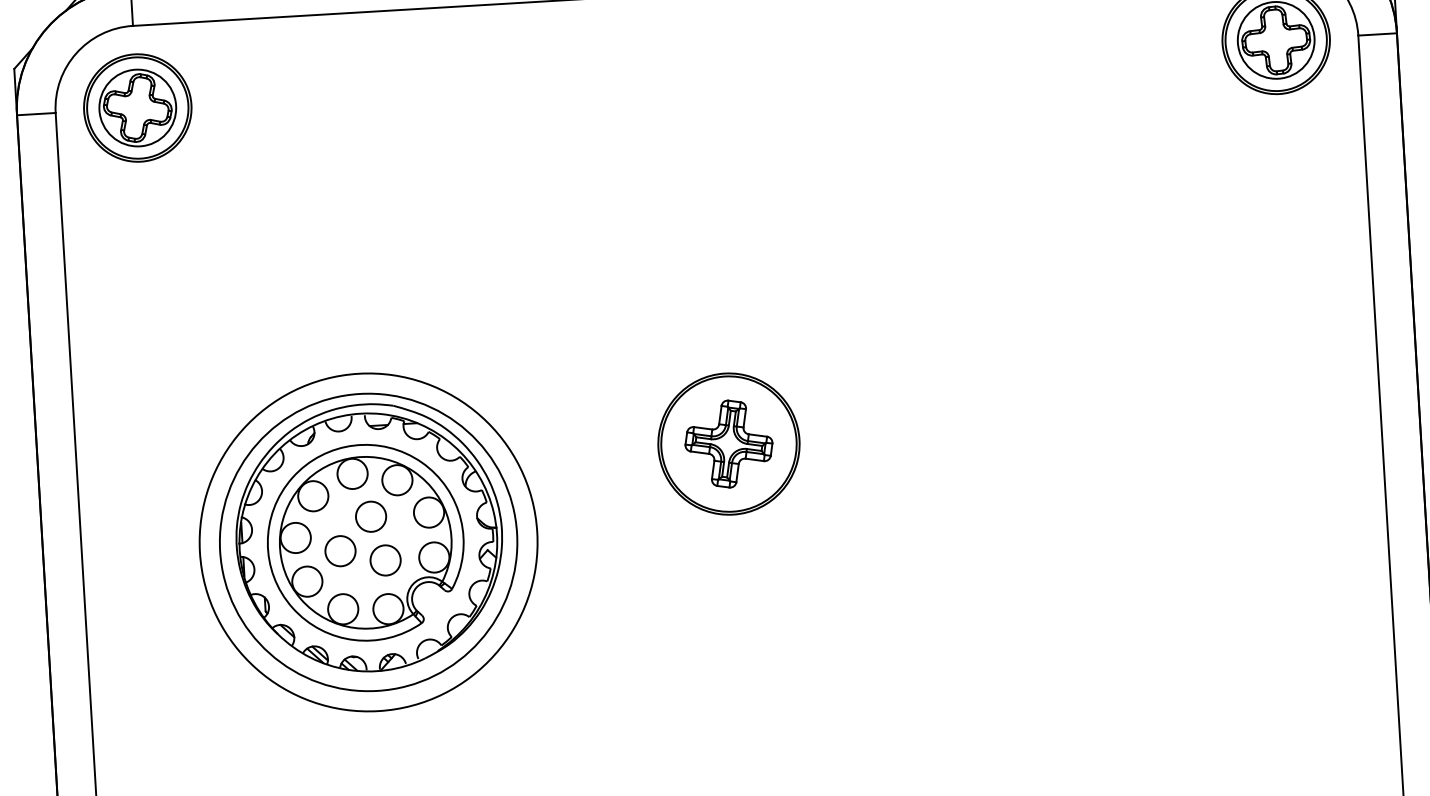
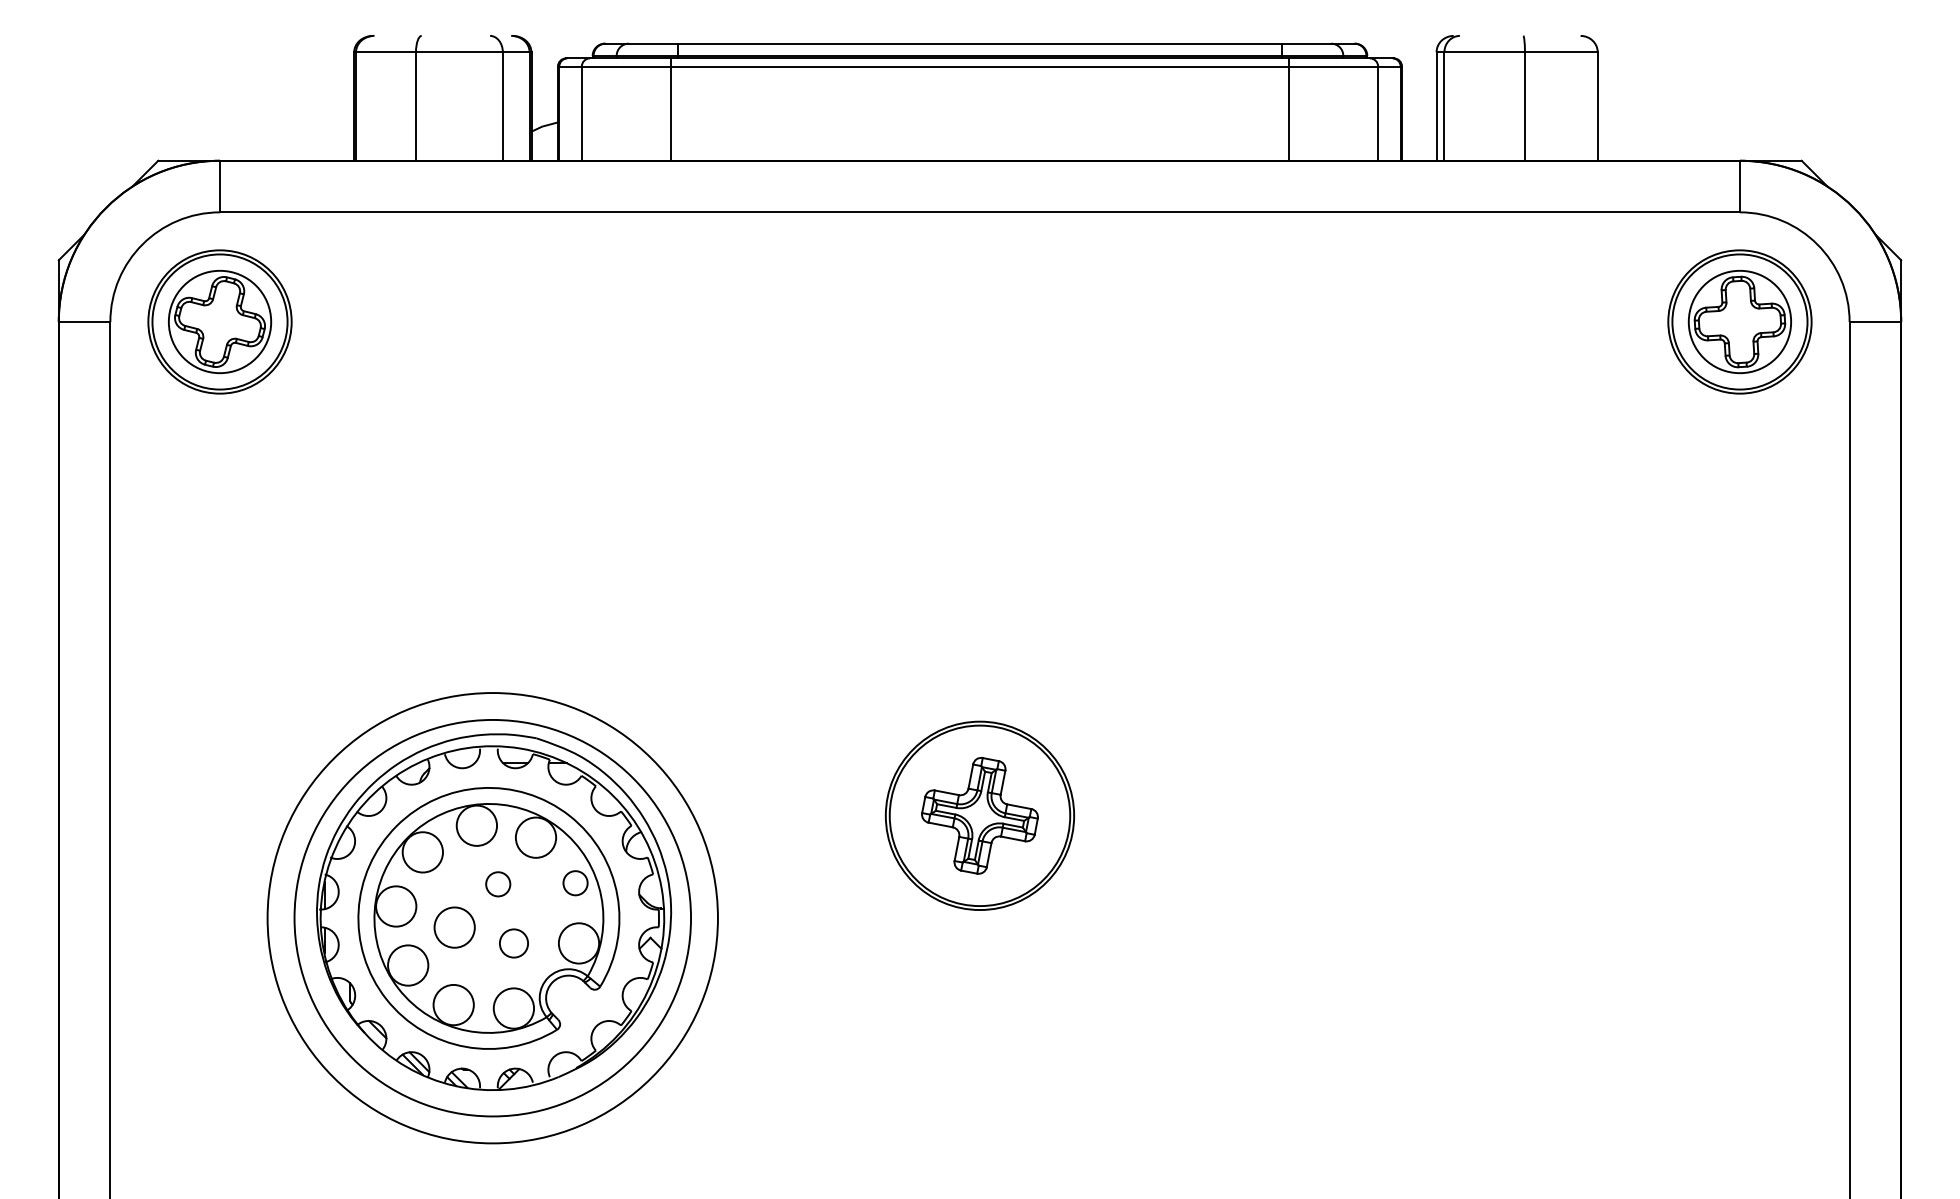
circle: (429, 512) -> (575, 883), size x0.6
circle: (371, 516) -> (498, 884), size x0.6
circle: (385, 560) -> (513, 943), size x0.7

